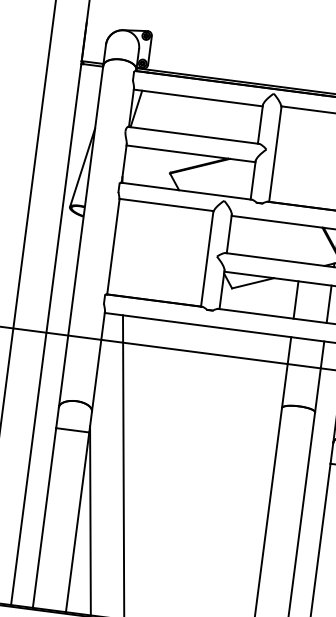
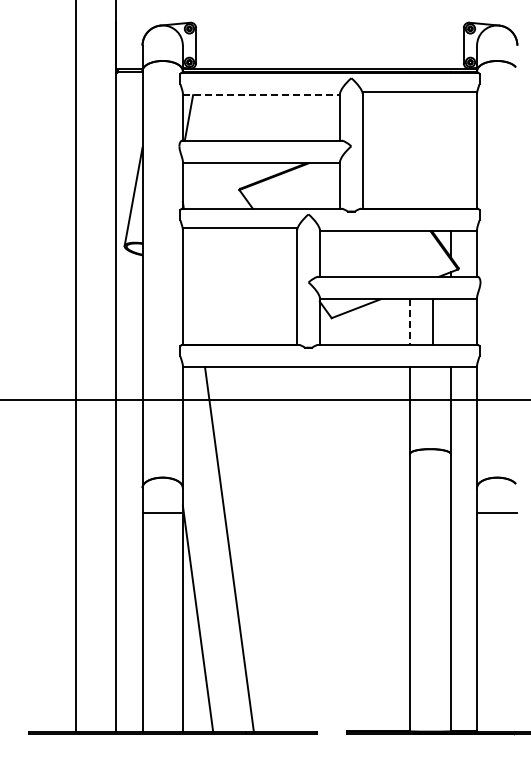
line: (198, 98) -> (261, 95), solid -> dashed
line: (296, 300) -> (410, 322), solid -> dashed
line: (329, 303) -> (432, 321), moved

